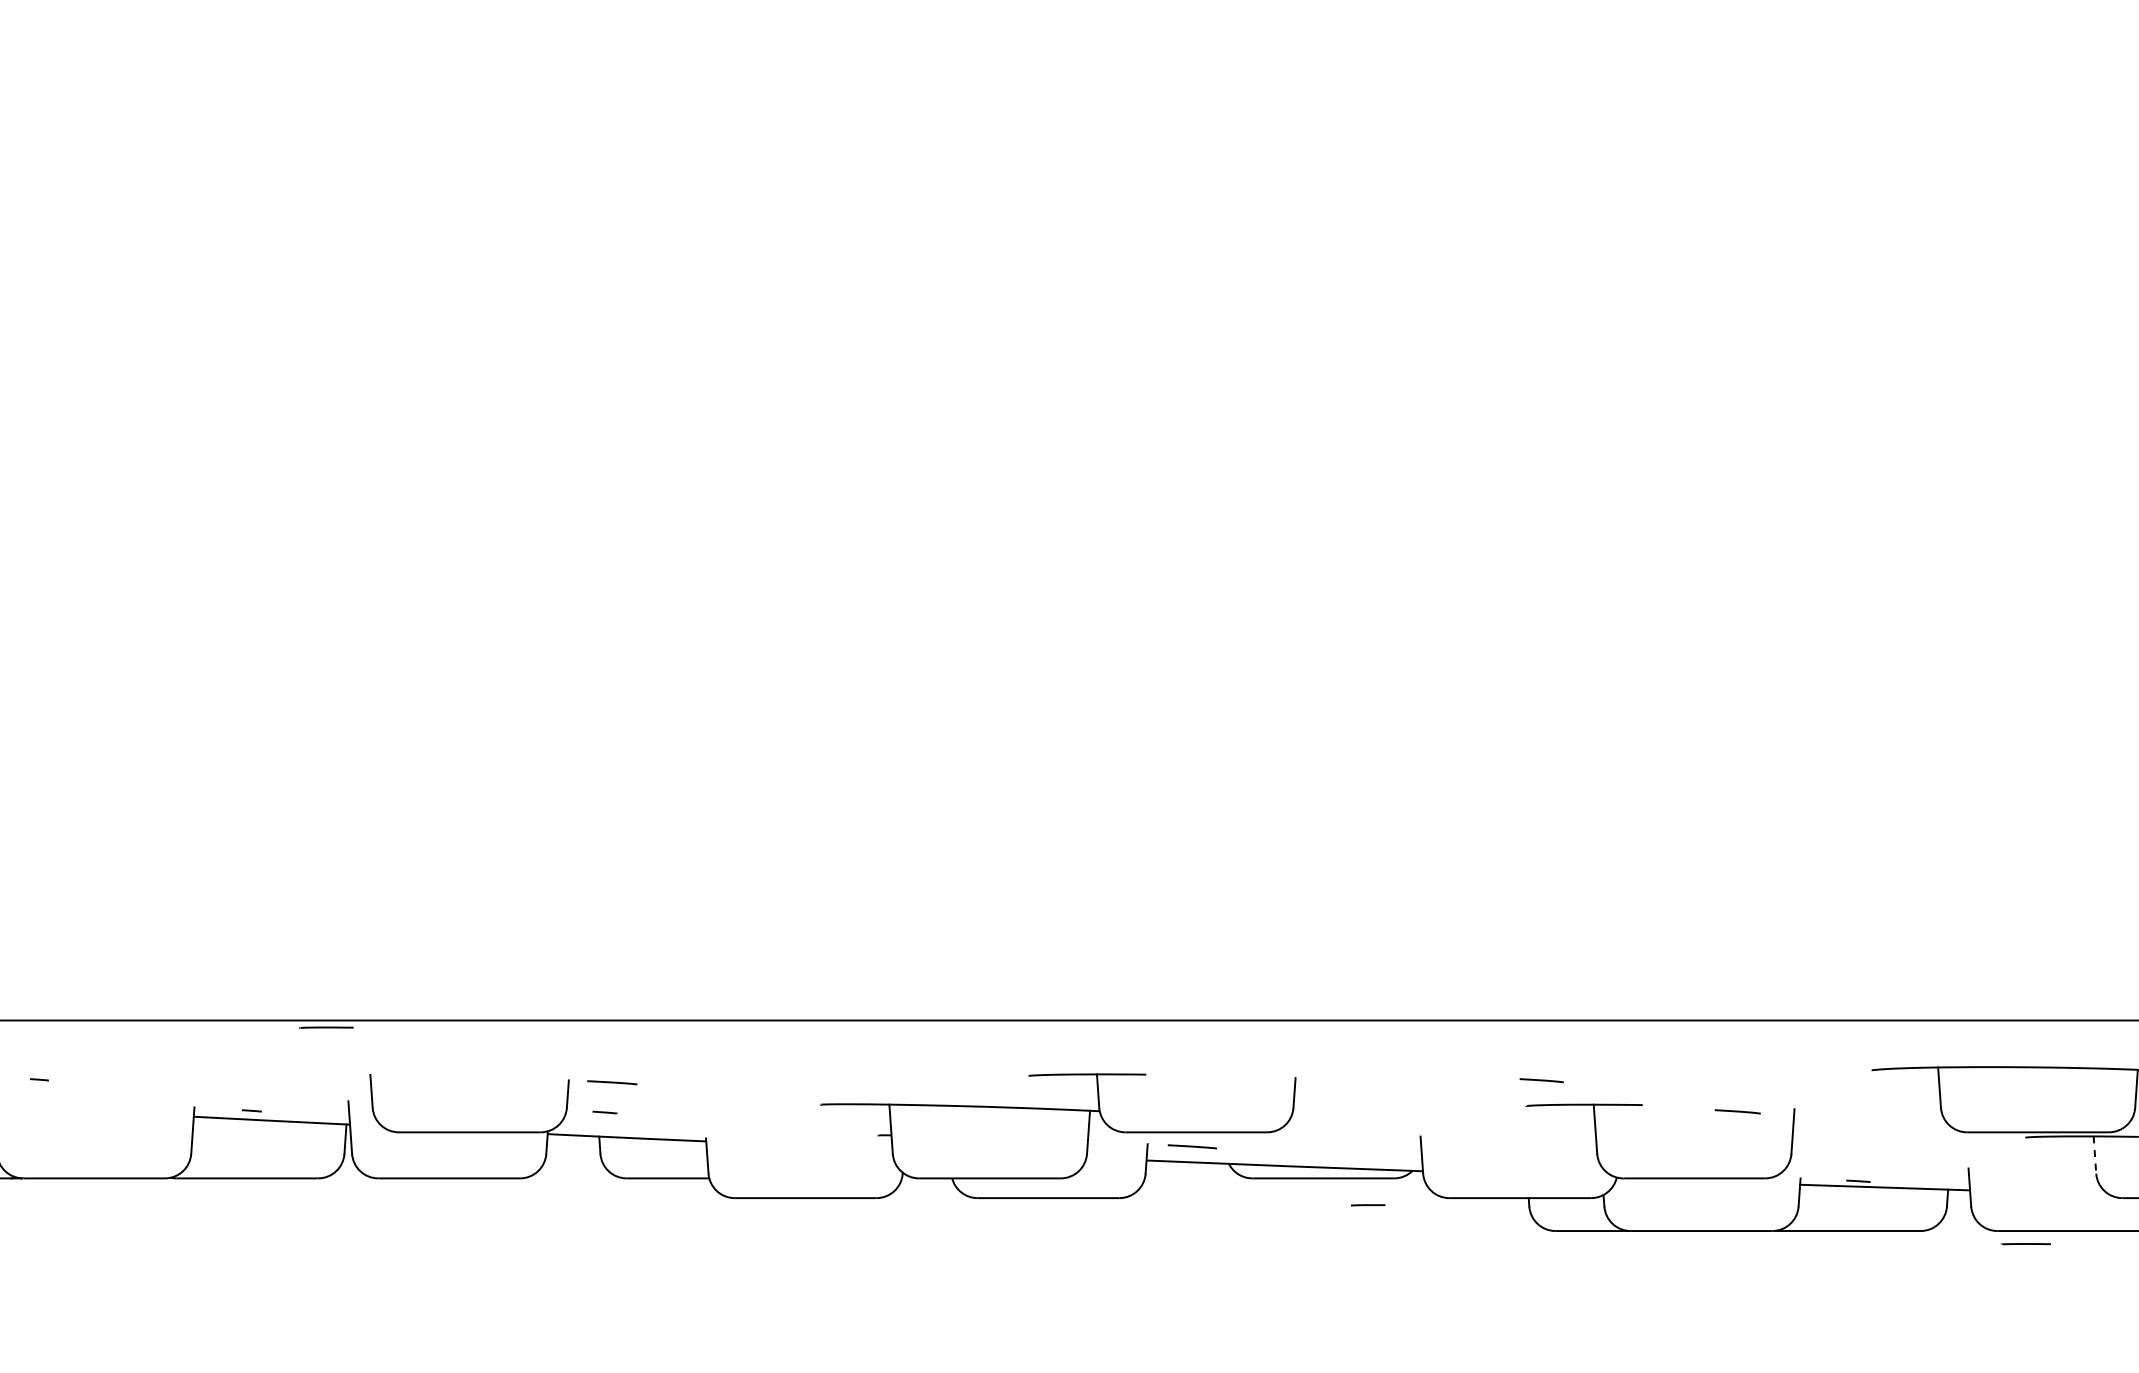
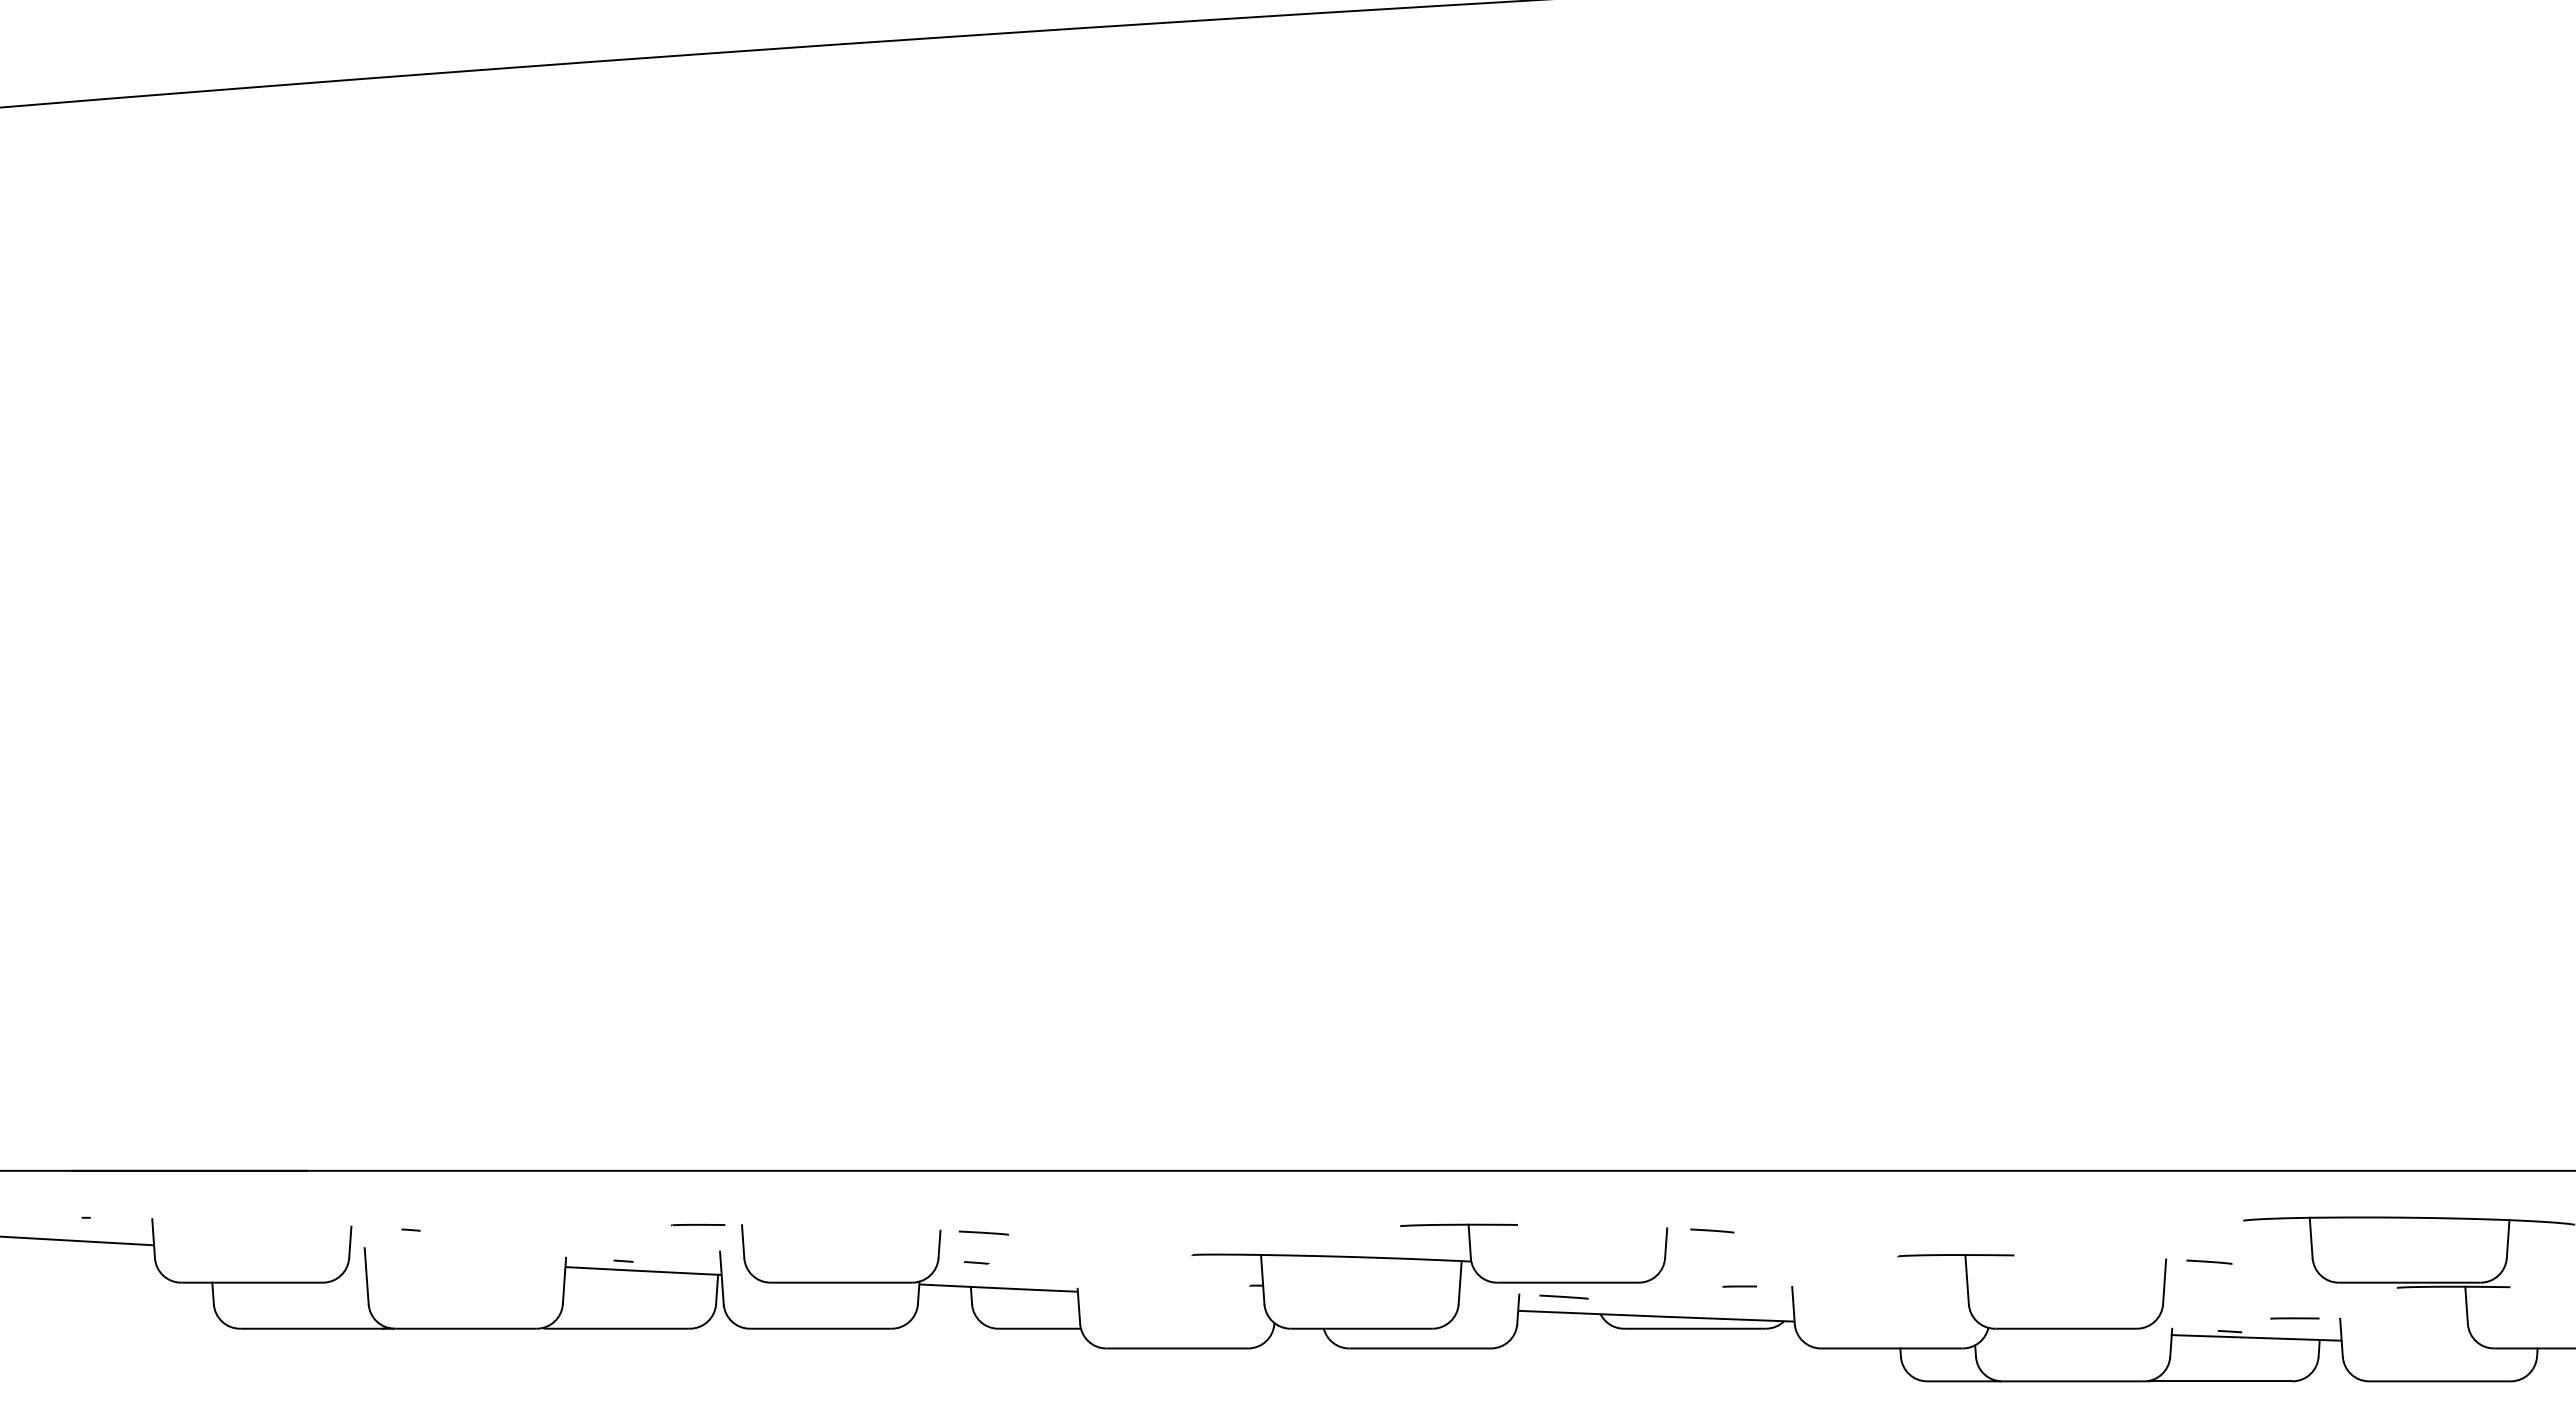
line: (325, 1028) -> (697, 1225), moved
line: (1541, 1080) -> (1712, 1230), moved
line: (1737, 1111) -> (2209, 1261), moved
line: (2094, 1155) -> (2466, 1305), dashed -> solid
line: (1367, 1205) -> (1739, 1286), moved
line: (2025, 1244) -> (2294, 1318), moved

